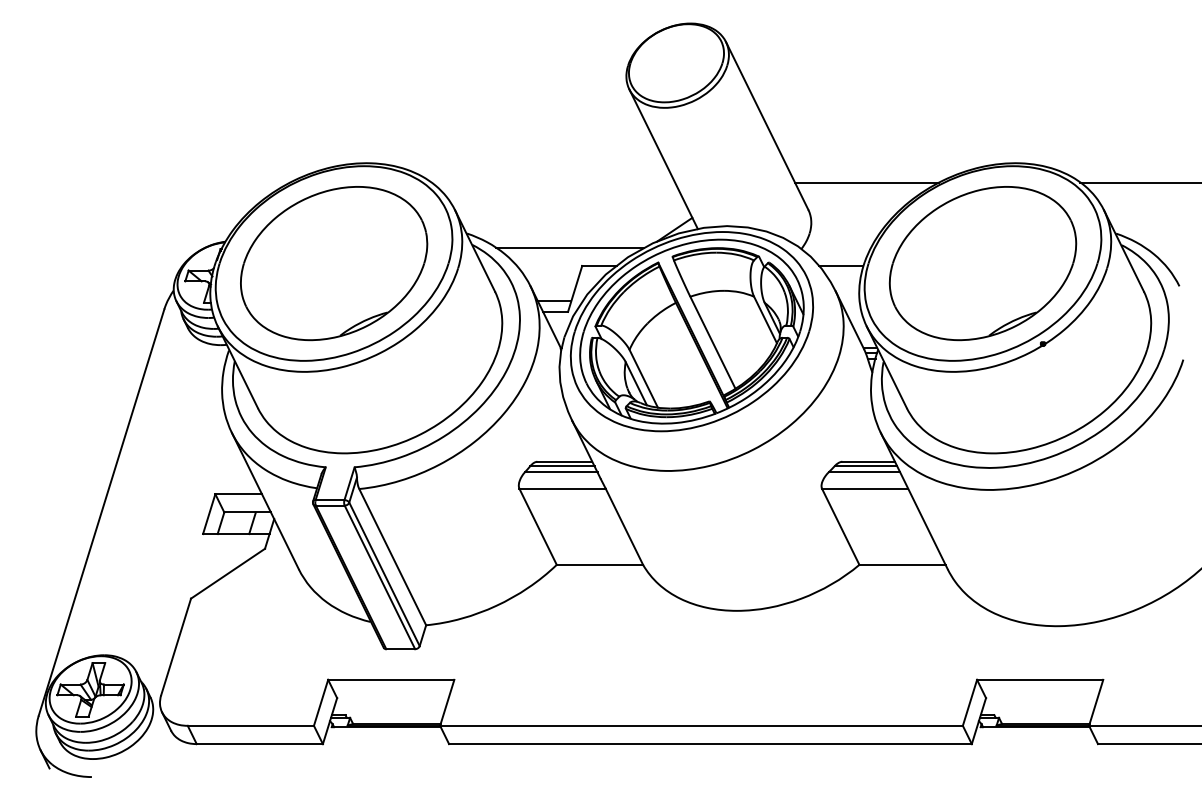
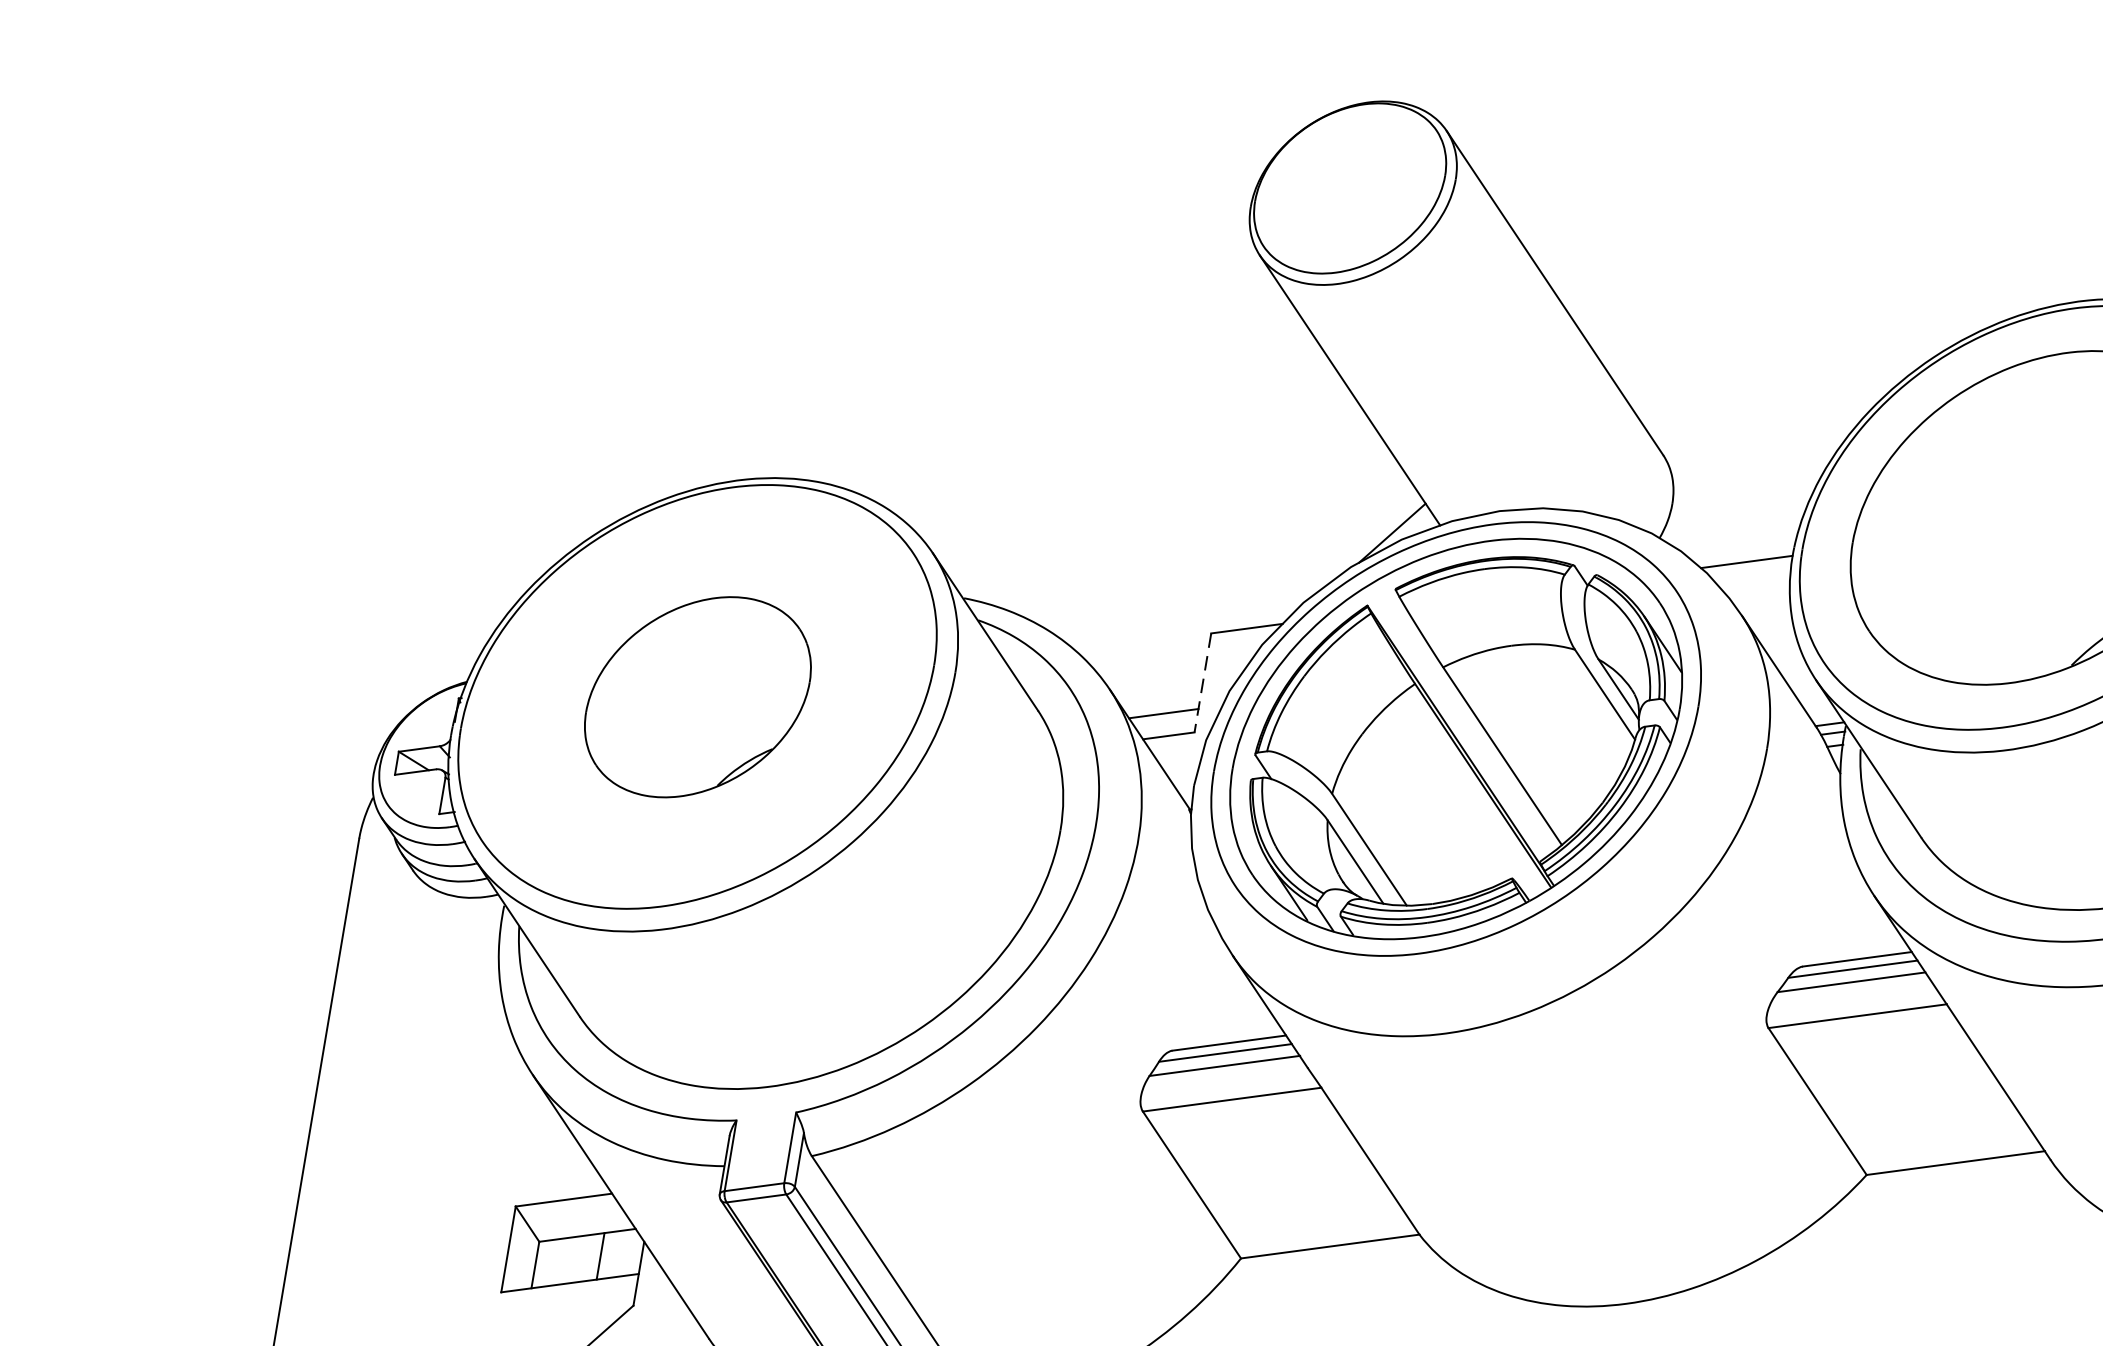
line: (867, 183) -> (1778, 384), removed
line: (569, 248) -> (1180, 600), removed
part: (334, 263) -> (698, 696), size x0.6
line: (575, 289) -> (1203, 684), solid -> dashed

